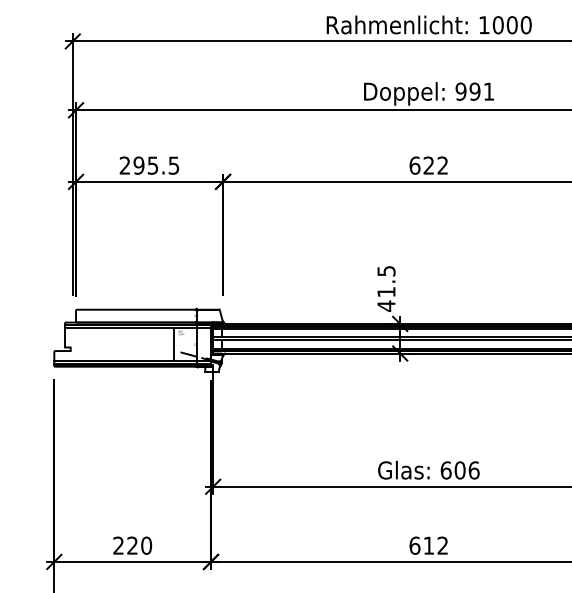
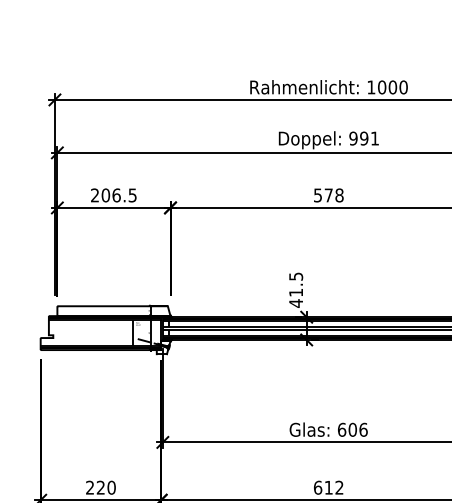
text: (145, 165) -> (110, 195), 295.5 -> 206.5
text: (428, 165) -> (328, 195), 622 -> 578

